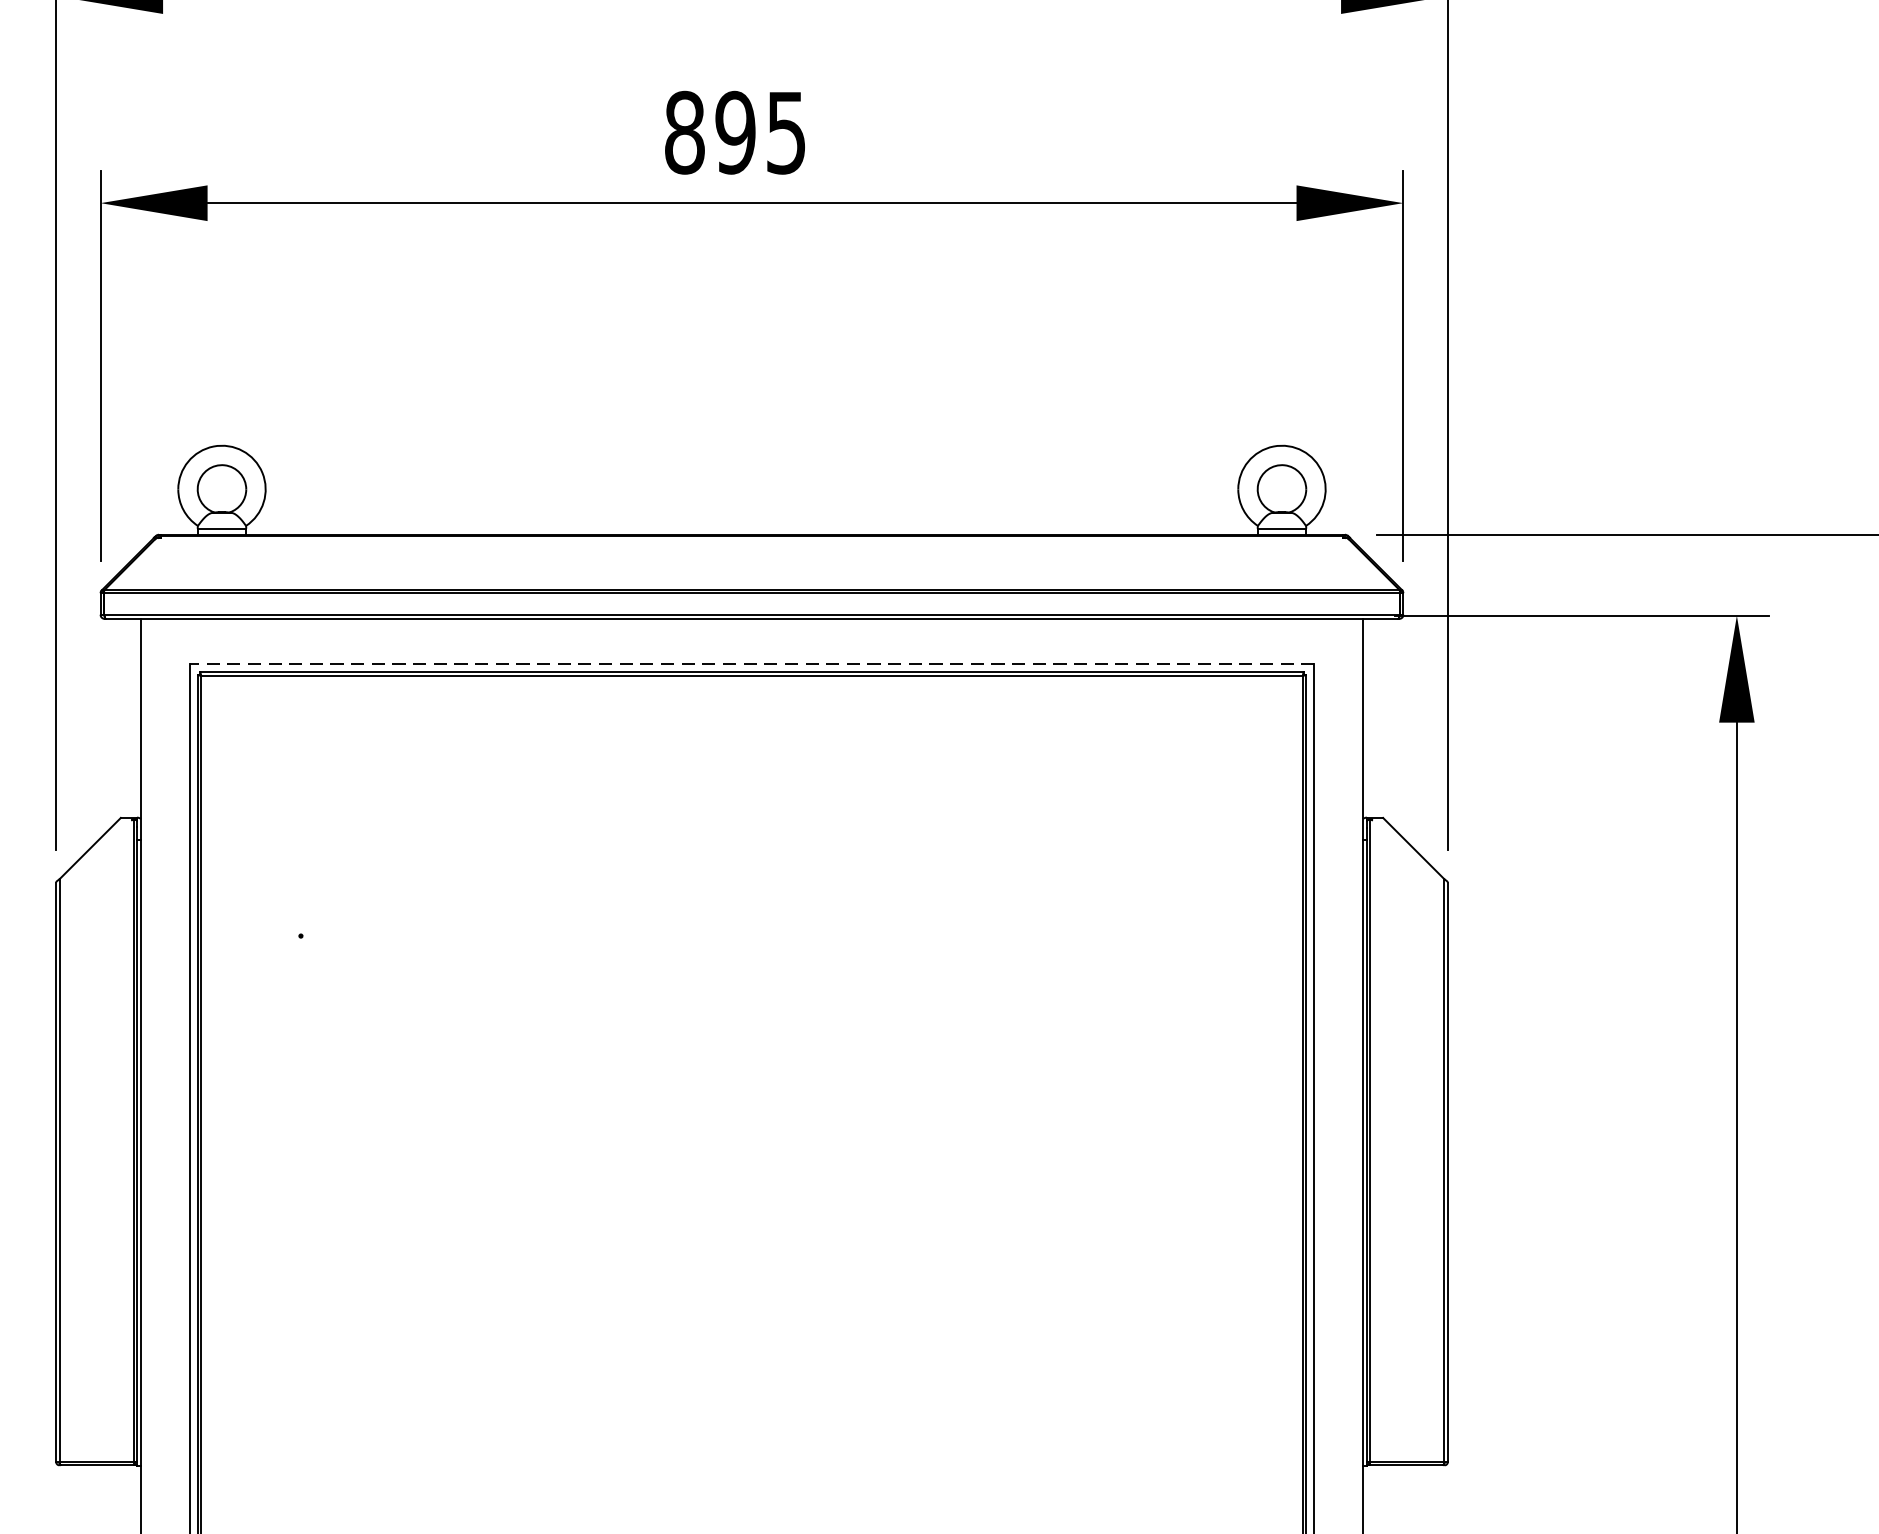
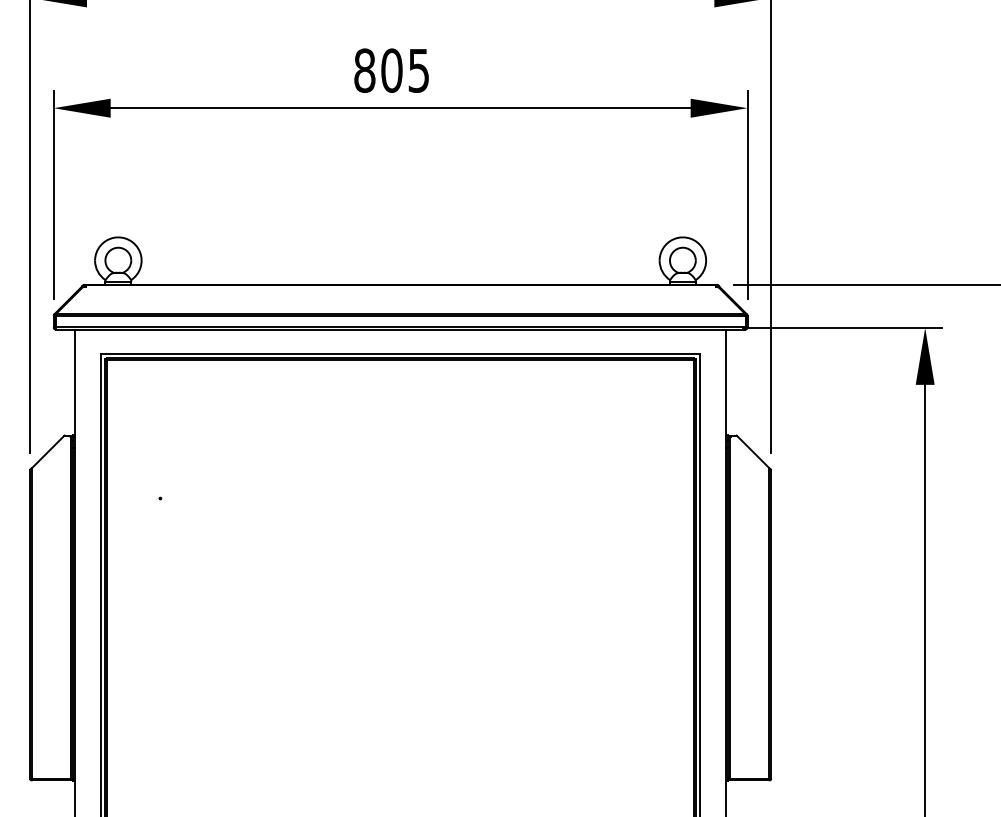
text: (734, 132) -> (391, 70), 895 -> 805
line: (751, 663) -> (400, 353), dashed -> solid

